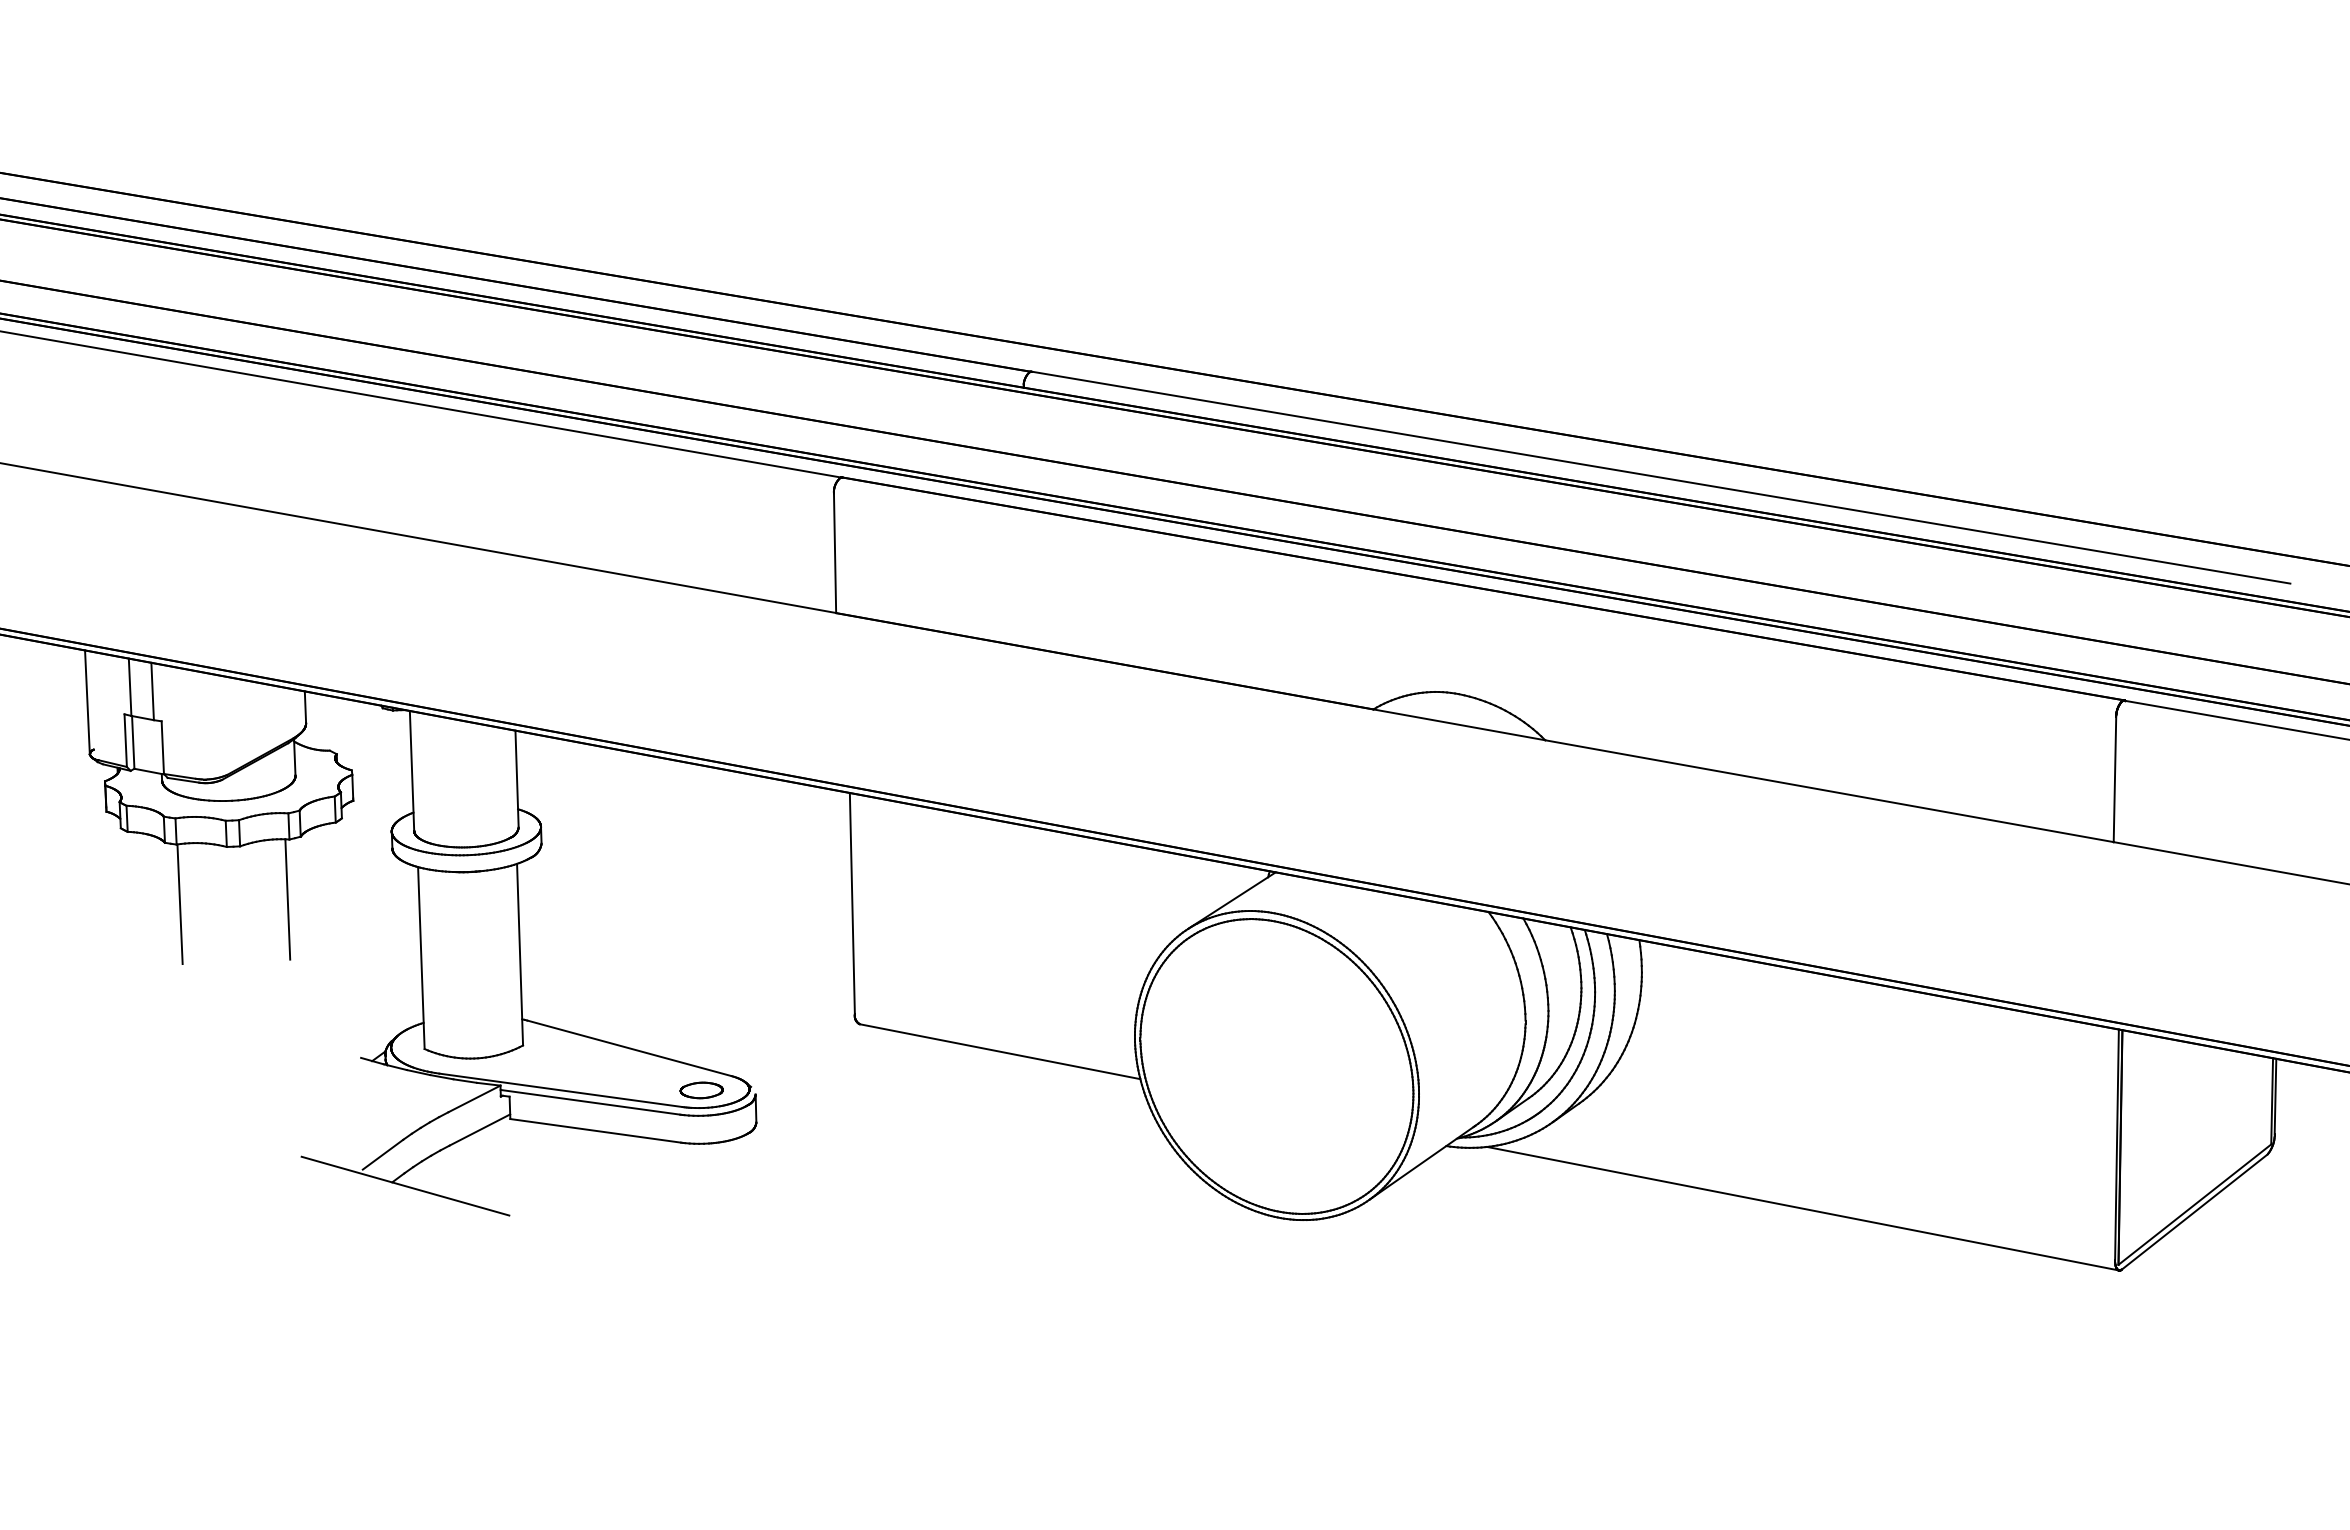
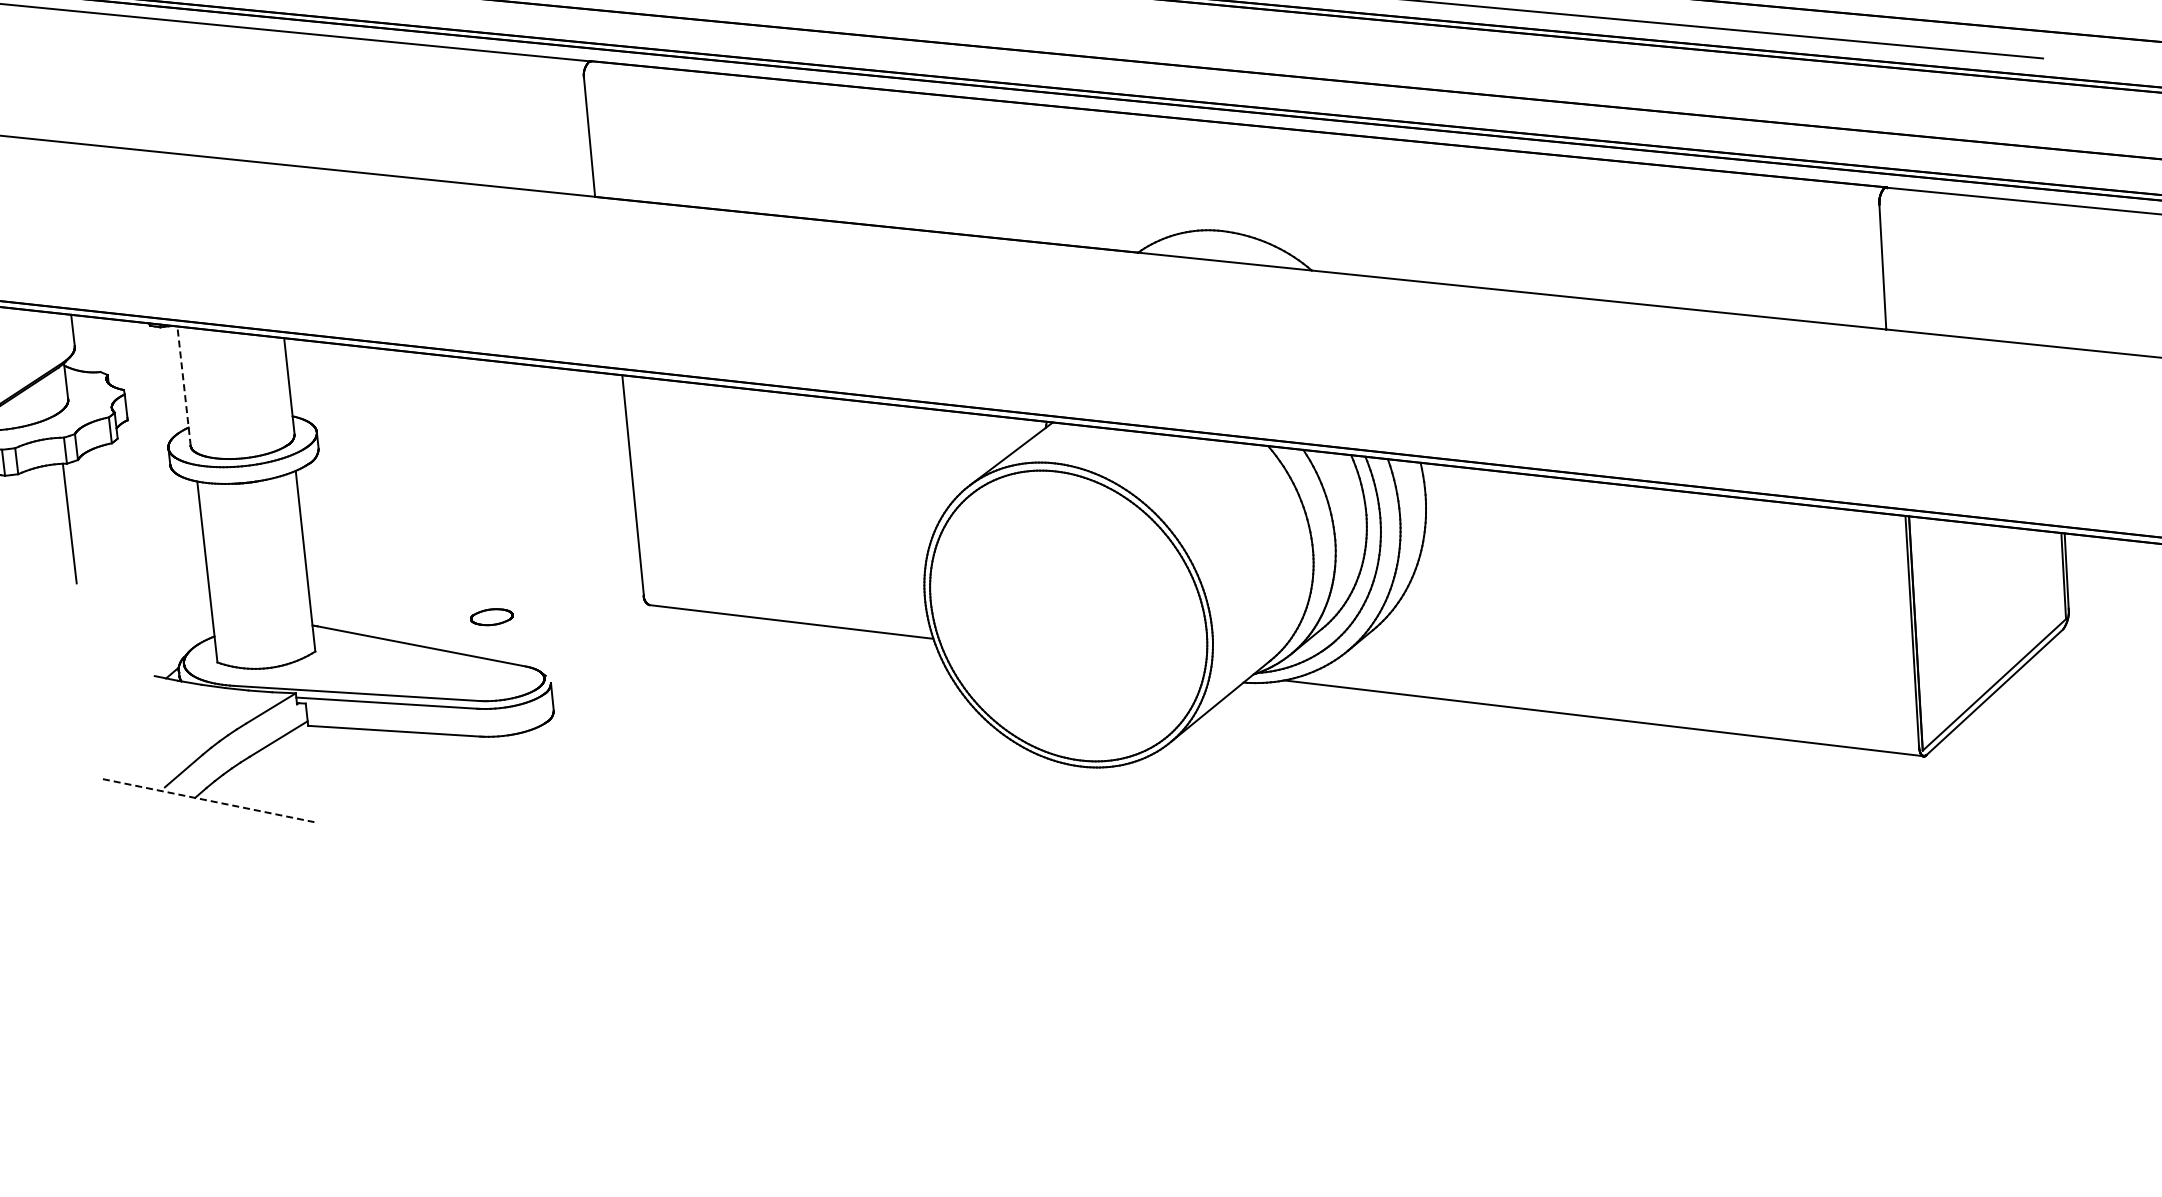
line: (412, 770) -> (184, 385), solid -> dashed
part: (701, 1090) -> (491, 617), moved
line: (405, 1186) -> (208, 800), solid -> dashed

